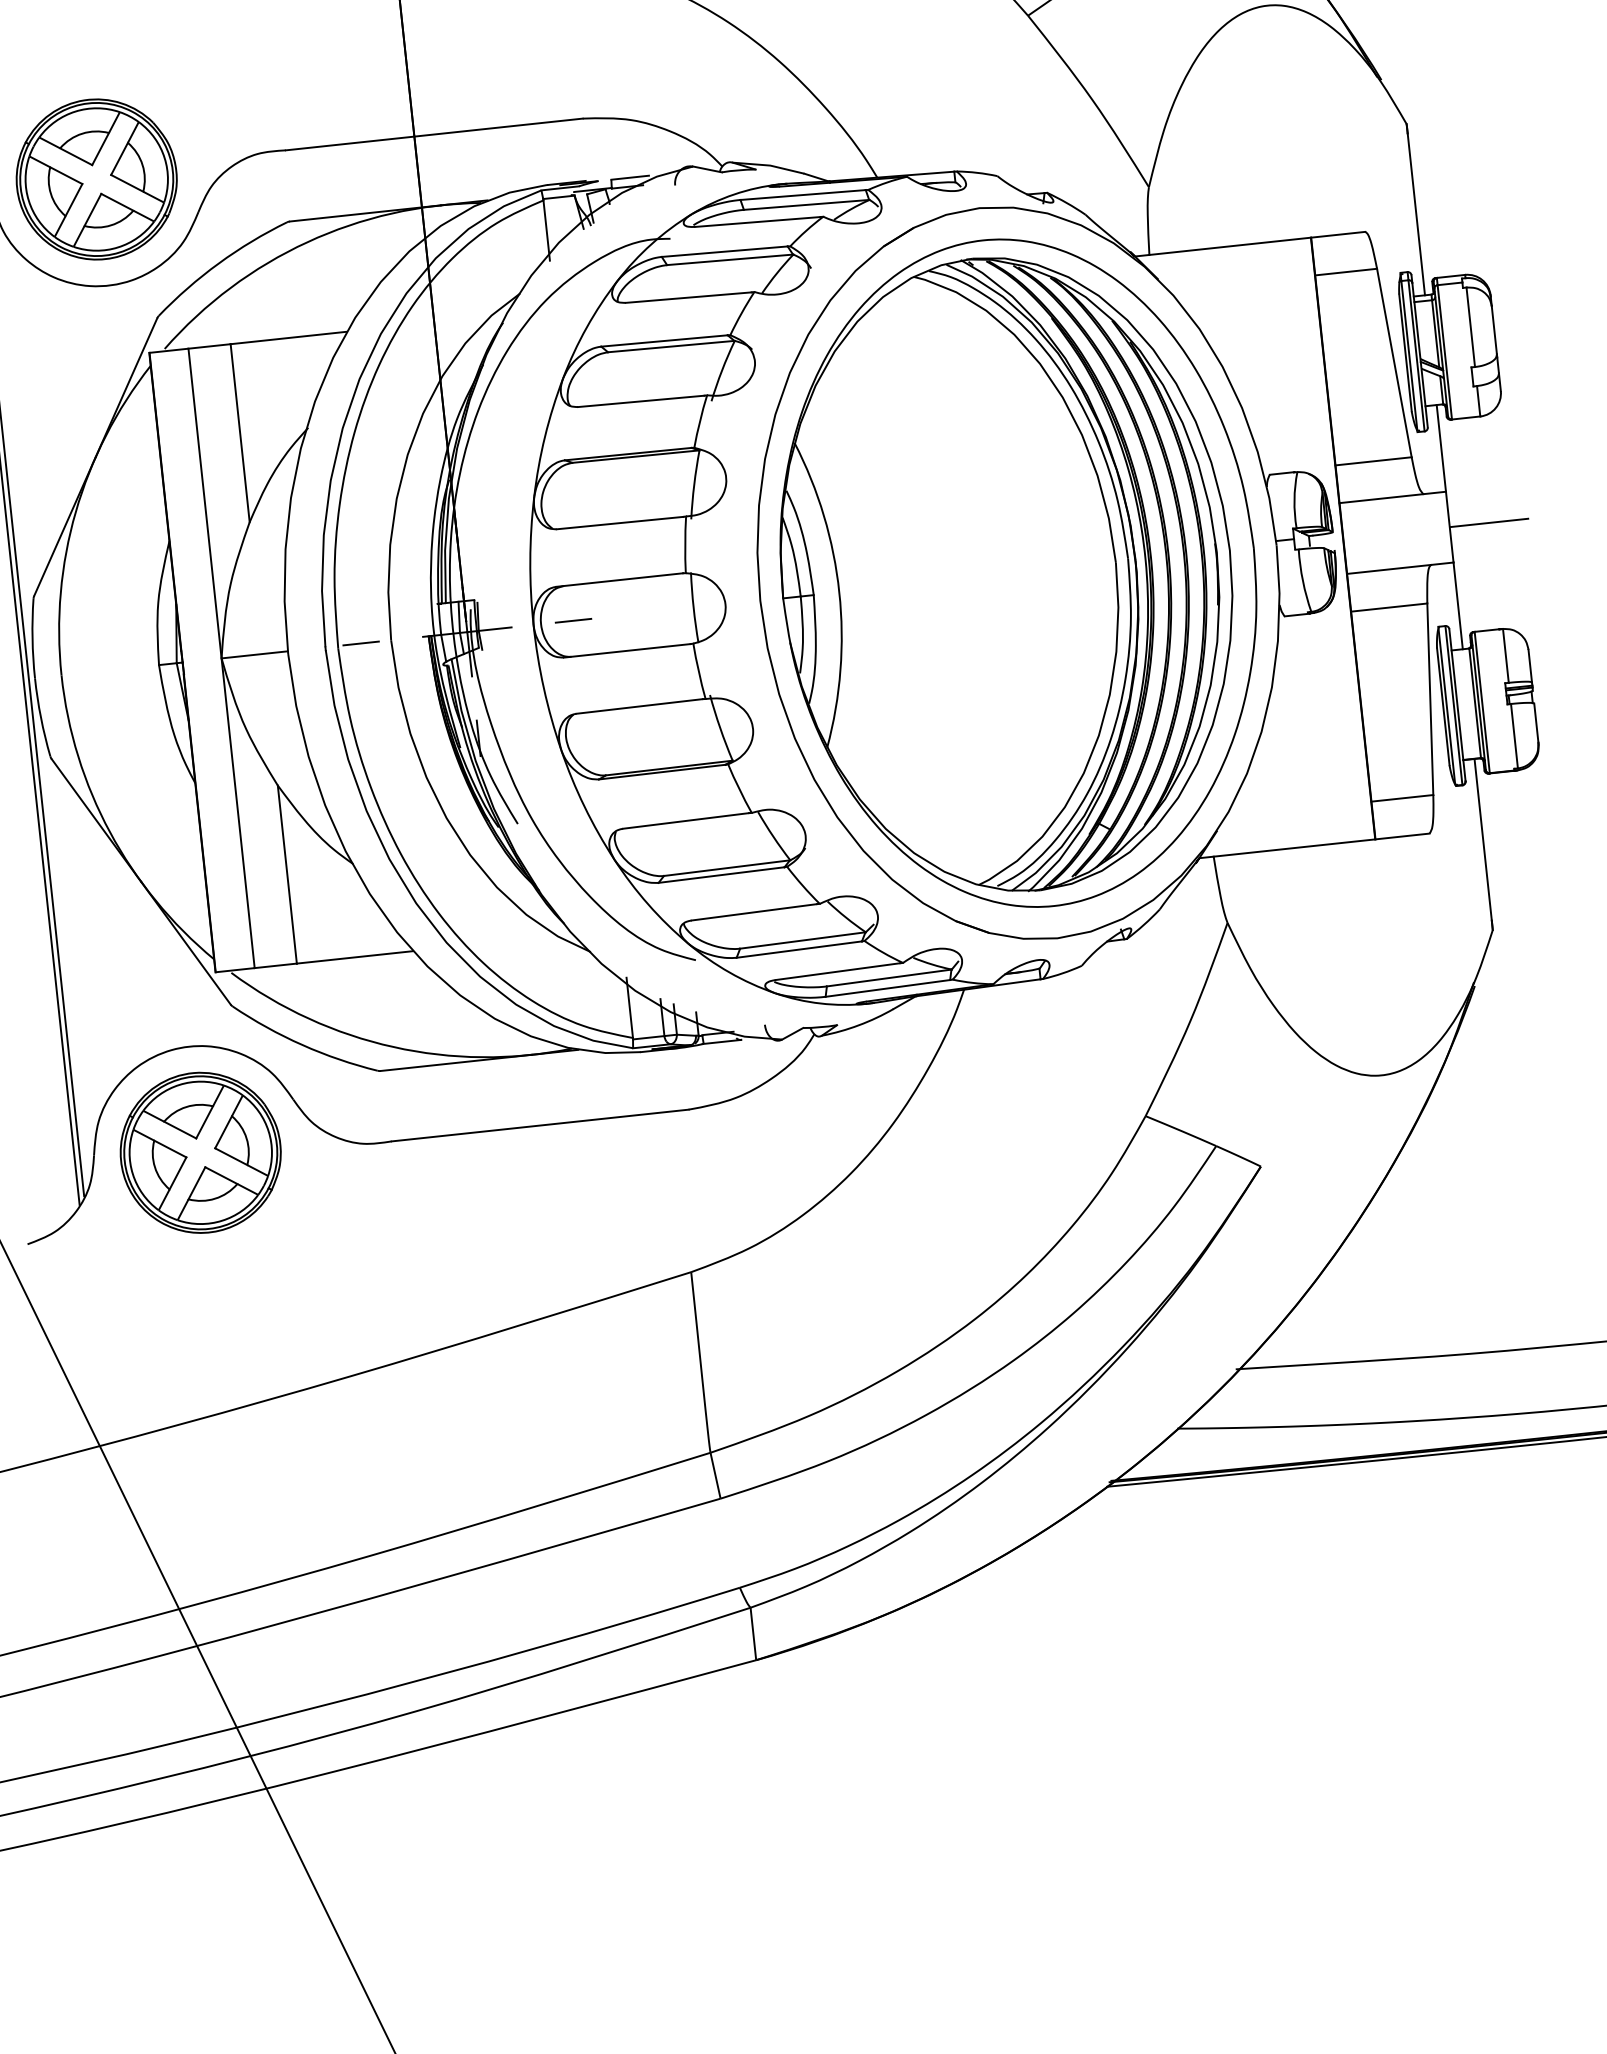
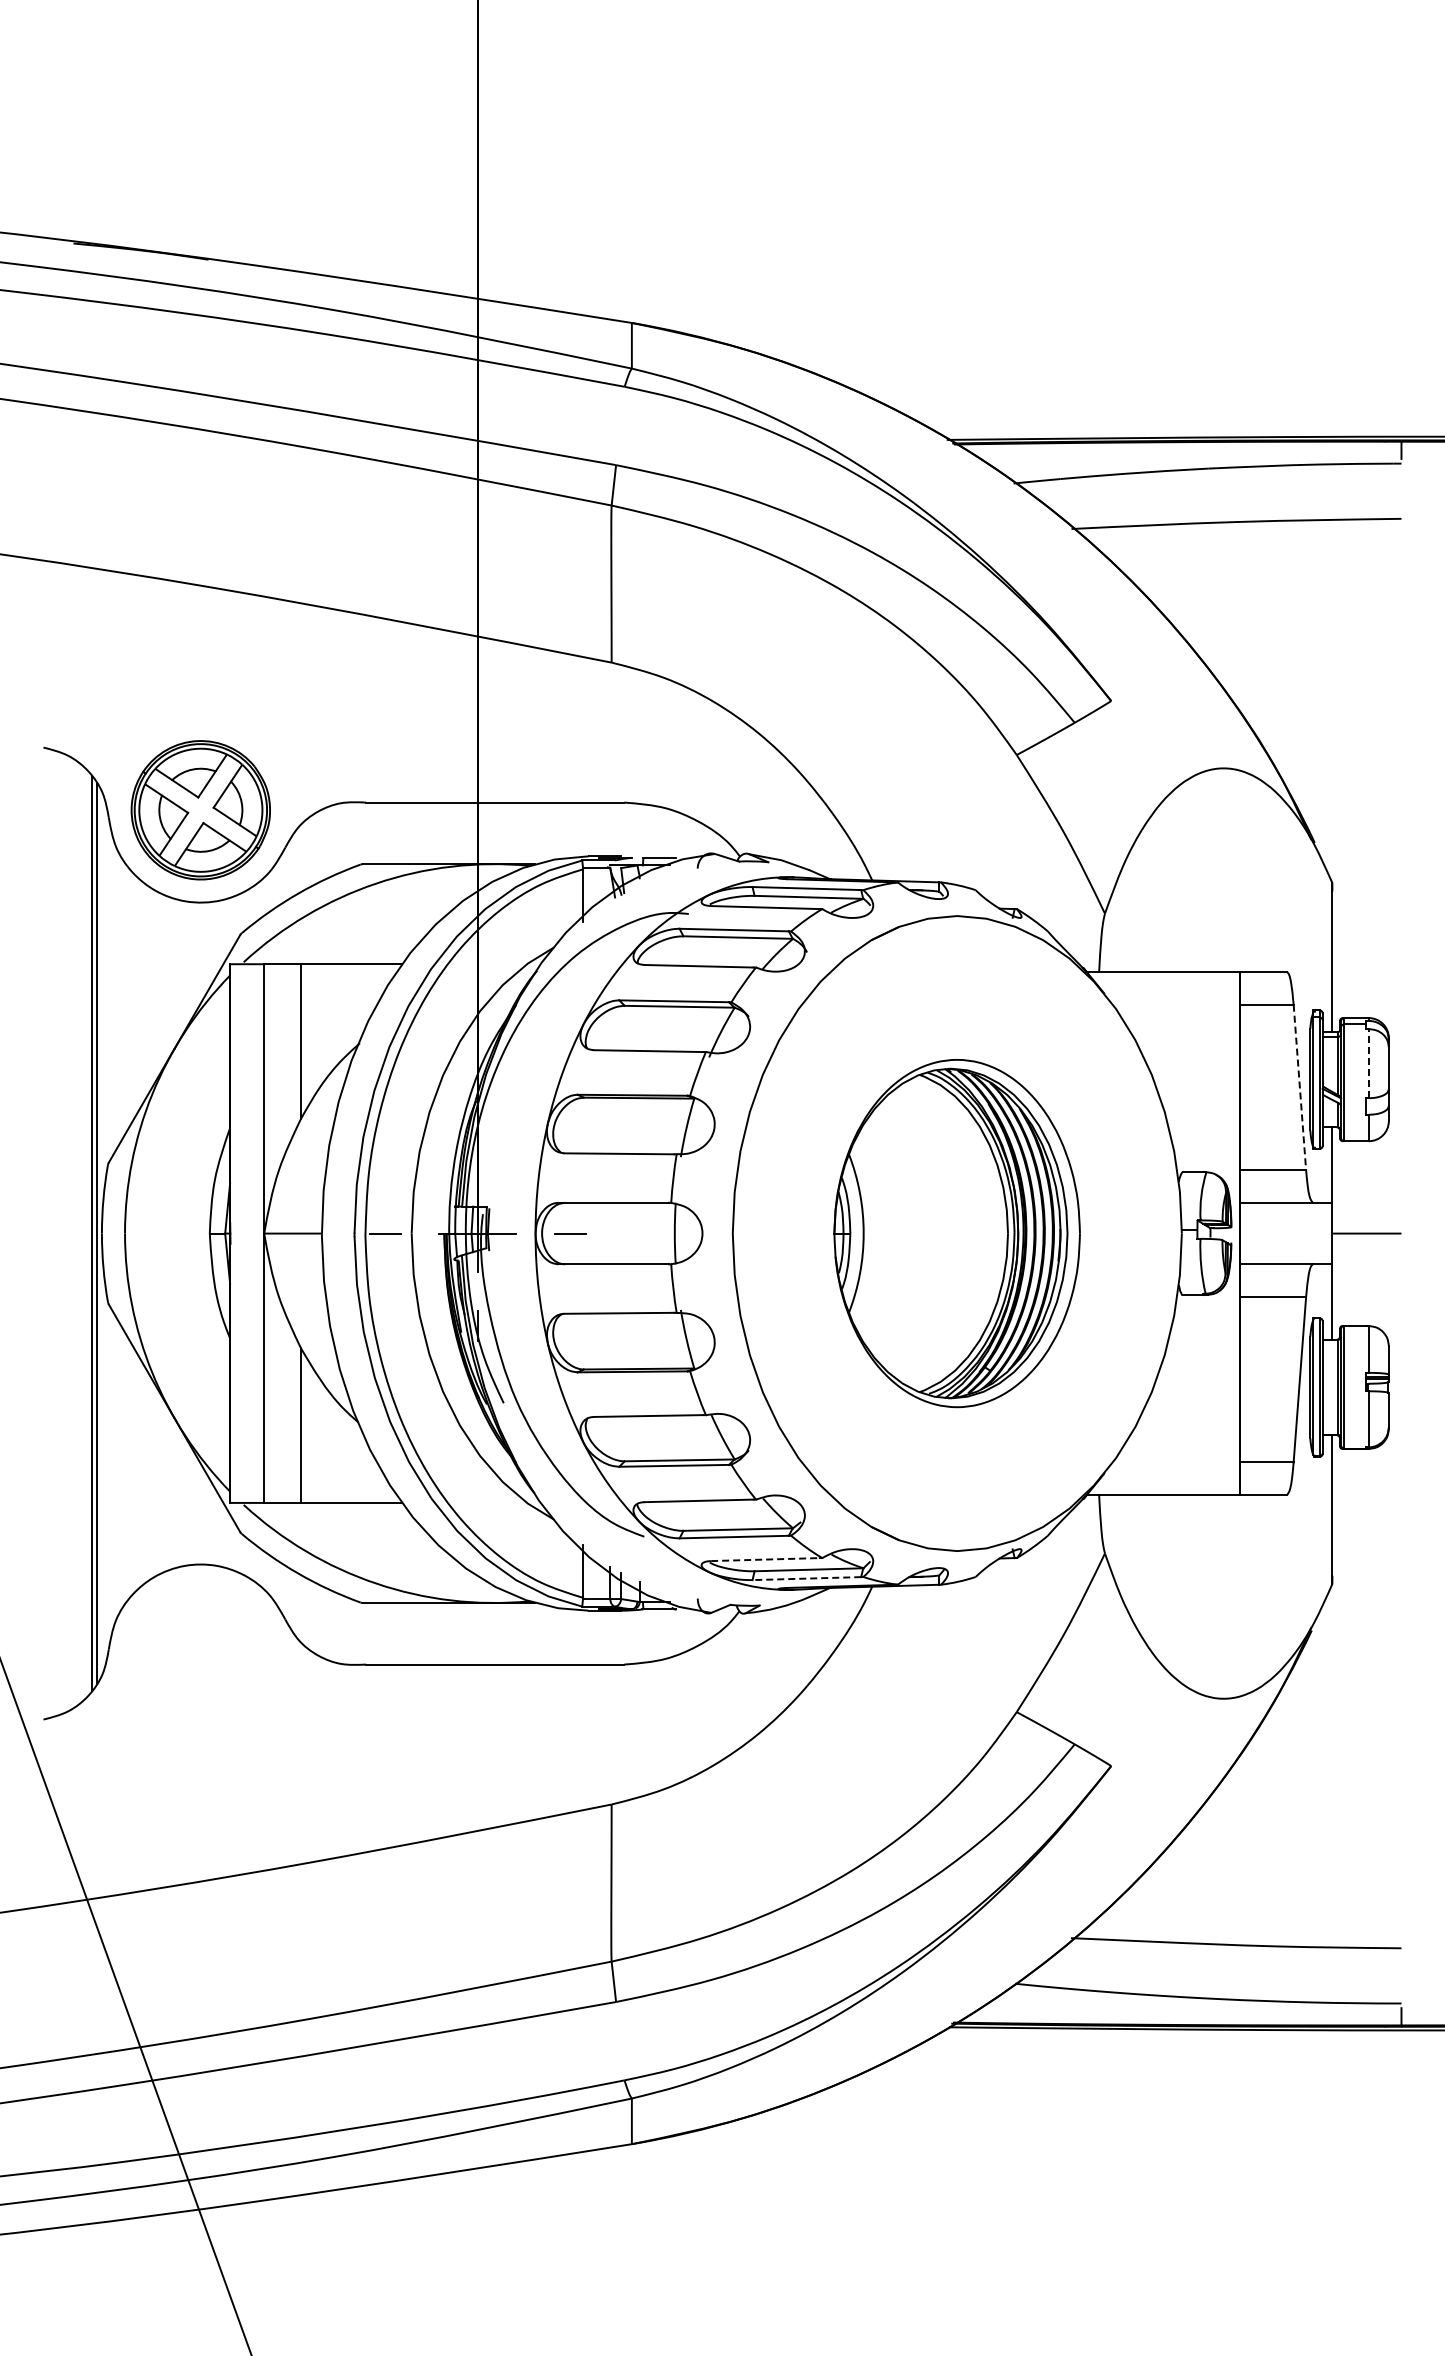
line: (1470, 327) -> (1368, 1063), solid -> dashed
line: (1393, 363) -> (1299, 1087), solid -> dashed
part: (1017, 573) -> (956, 1233), size x0.6
line: (837, 971) -> (765, 1559), solid -> dashed
line: (887, 988) -> (806, 1578), solid -> dashed
part: (200, 1152) -> (200, 1656), removed

